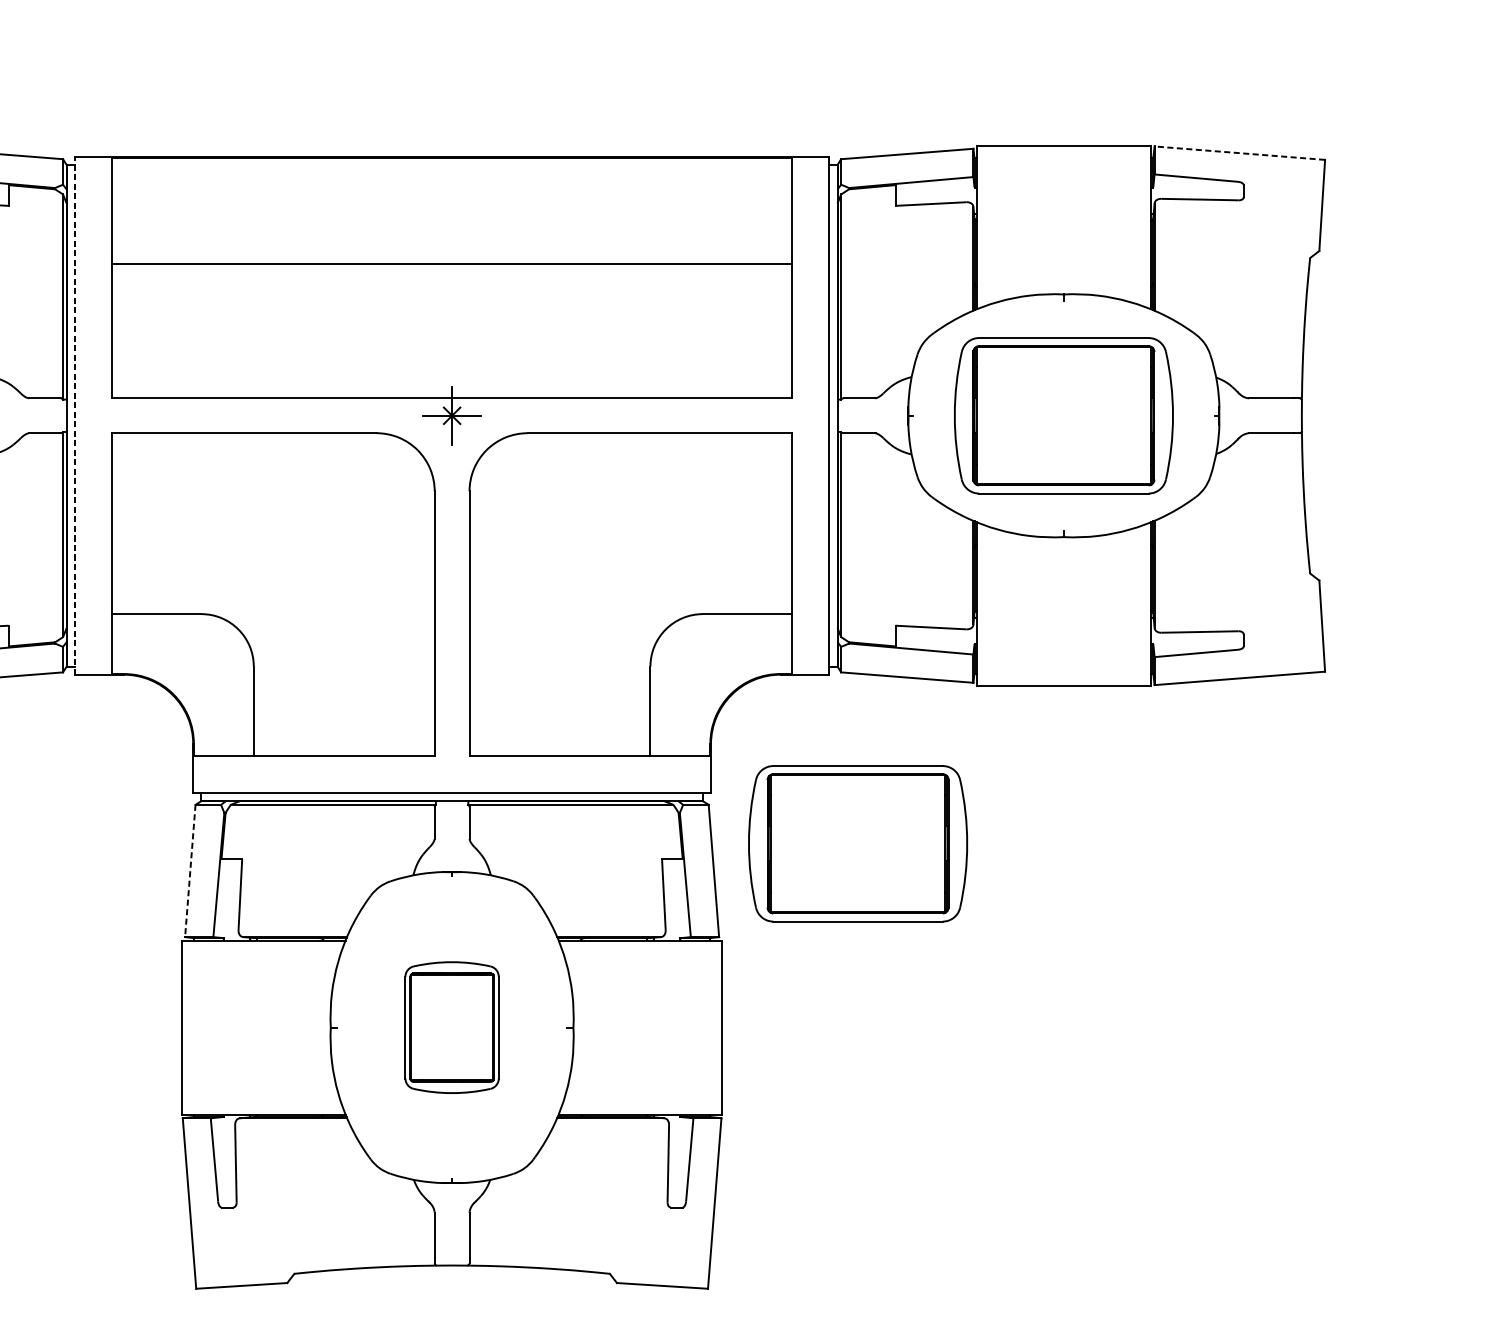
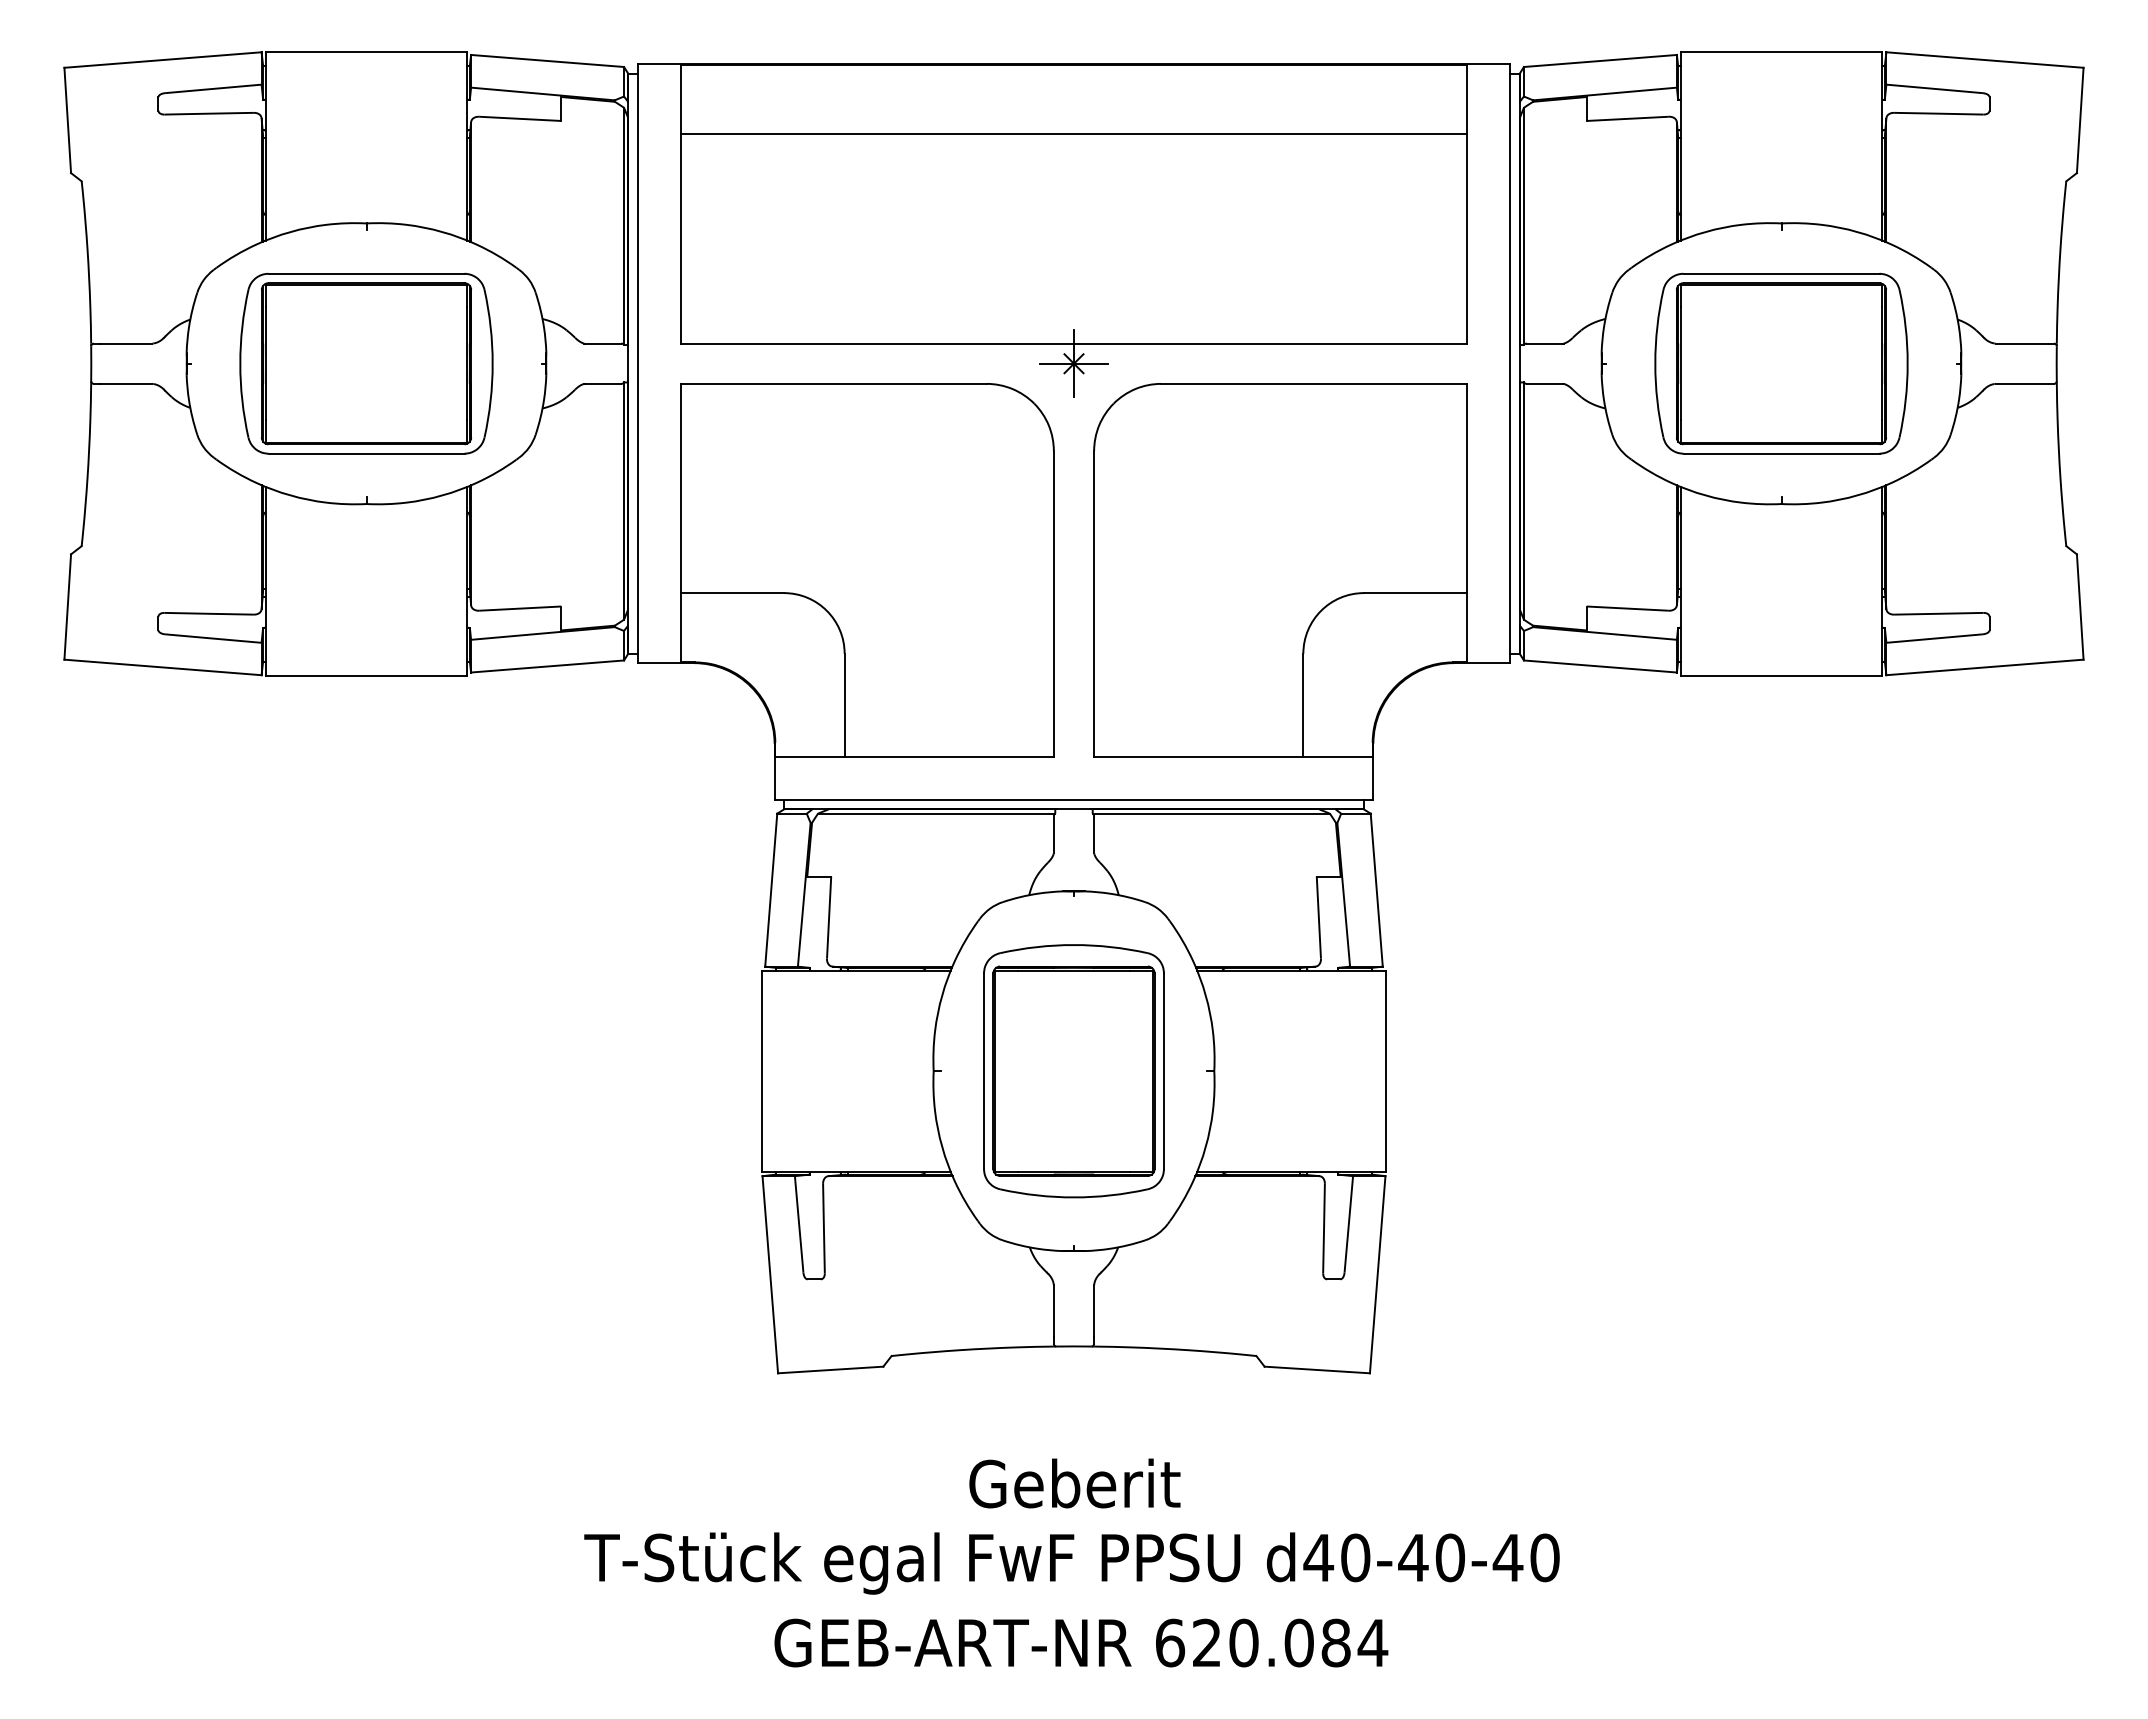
line: (1239, 153) -> (1984, 60), dashed -> solid
line: (451, 264) -> (1073, 134), moved
line: (74, 415) -> (637, 363), dashed -> solid
part: (858, 843) -> (1543, 858), removed
line: (190, 871) -> (771, 890), dashed -> solid
part: (451, 1027) -> (1073, 1071), size x1.67

